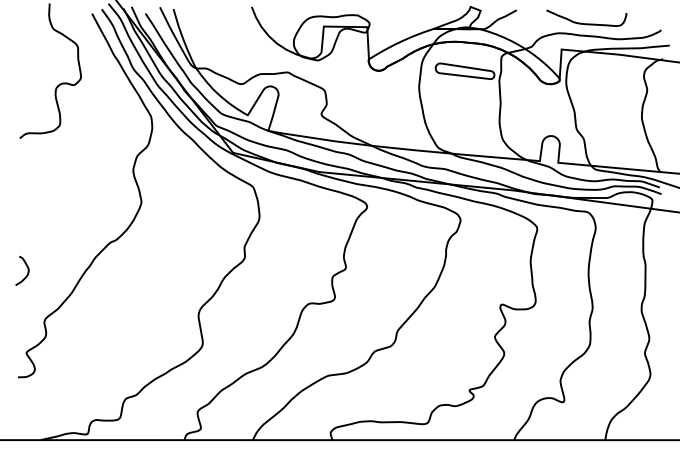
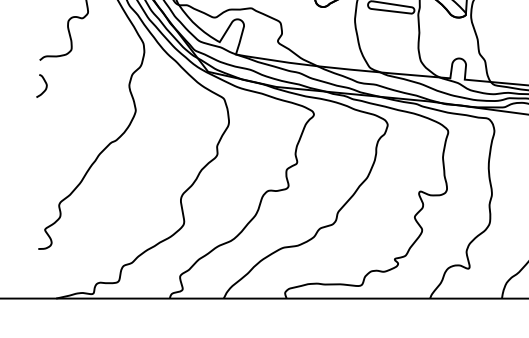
curve: (27, 270) -> (45, 85), moved

